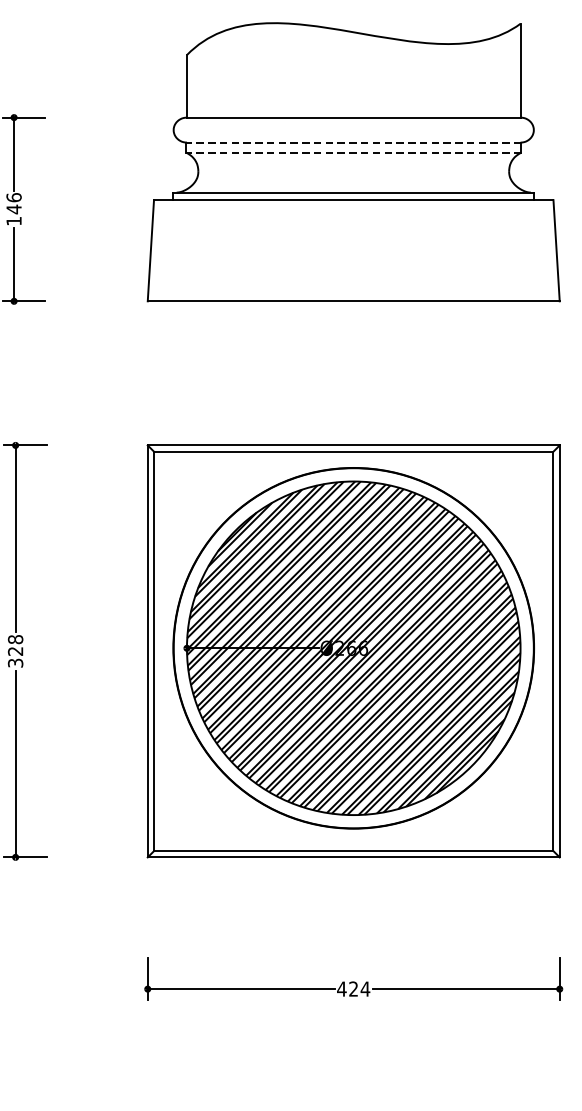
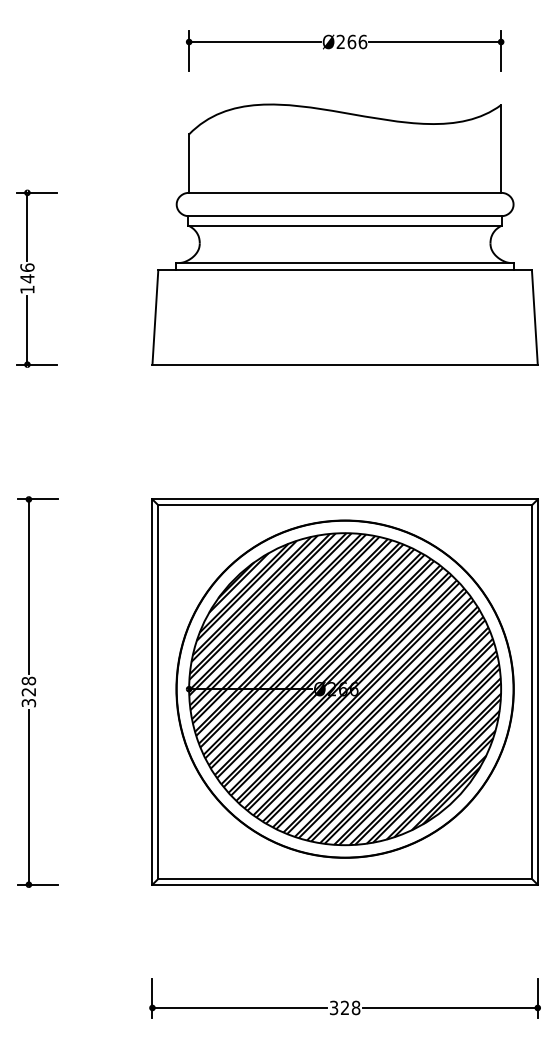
line: (354, 142) -> (345, 216), dashed -> solid
line: (354, 152) -> (345, 225), dashed -> solid
text: (353, 988) -> (344, 1007), 424 -> 328

